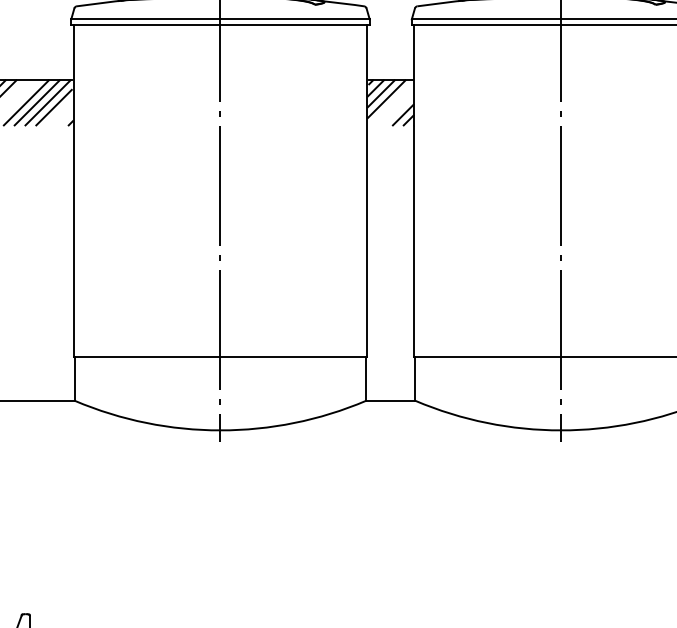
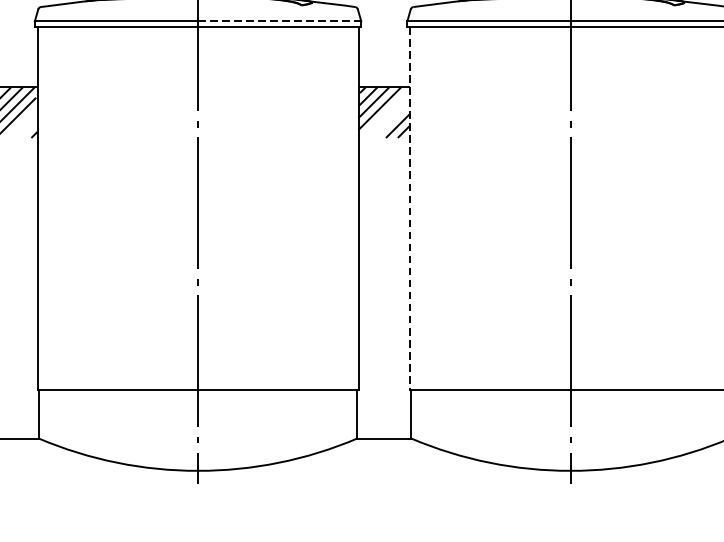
line: (295, 19) -> (280, 21), solid -> dashed
line: (414, 190) -> (410, 208), solid -> dashed

